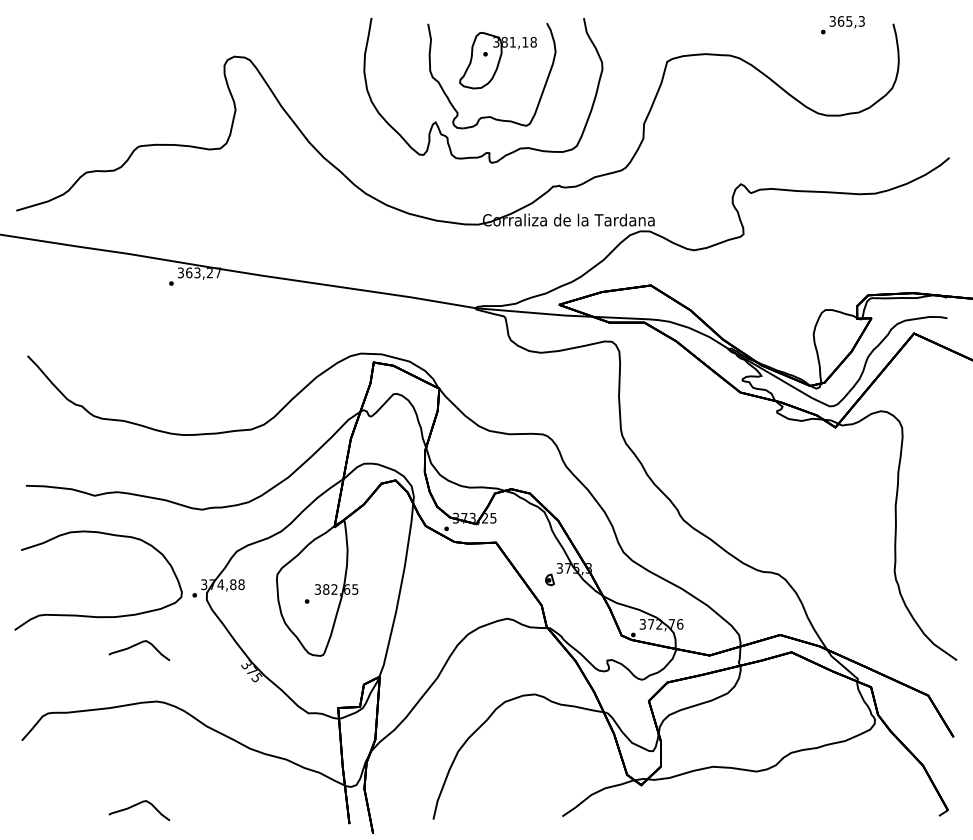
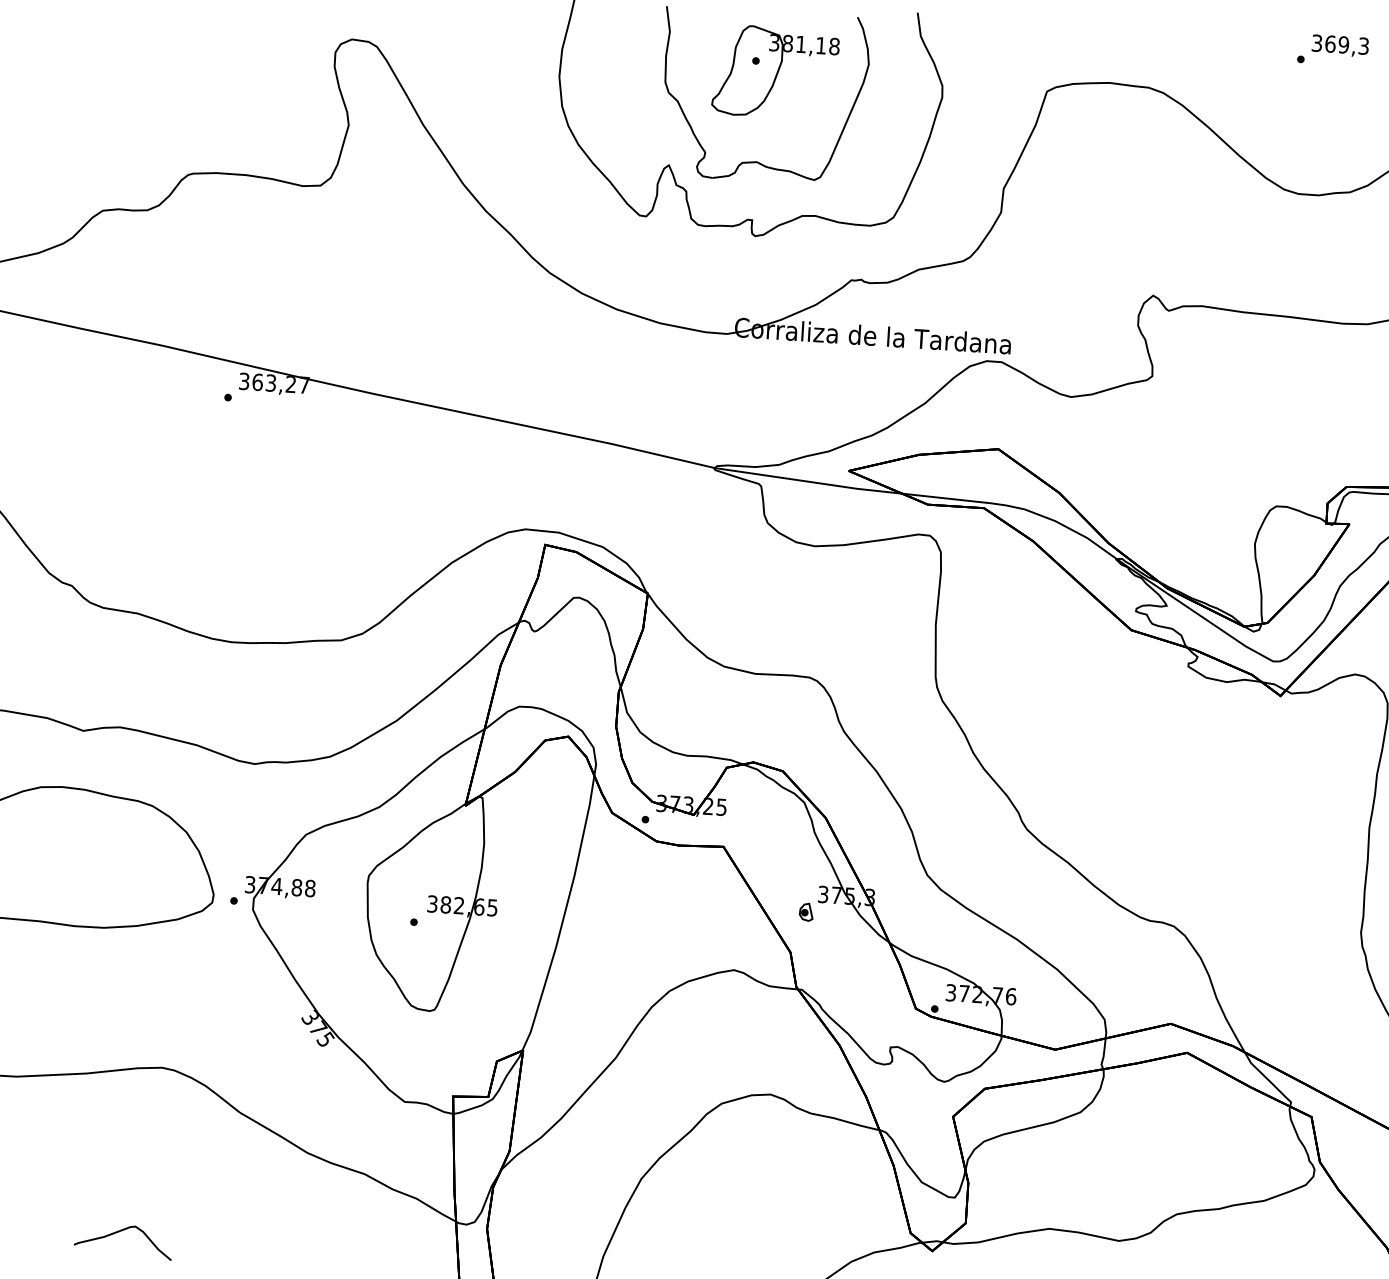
text: (849, 21) -> (1344, 45), 365,3 -> 369,3
curve: (137, 645) -> (136, 975), removed

